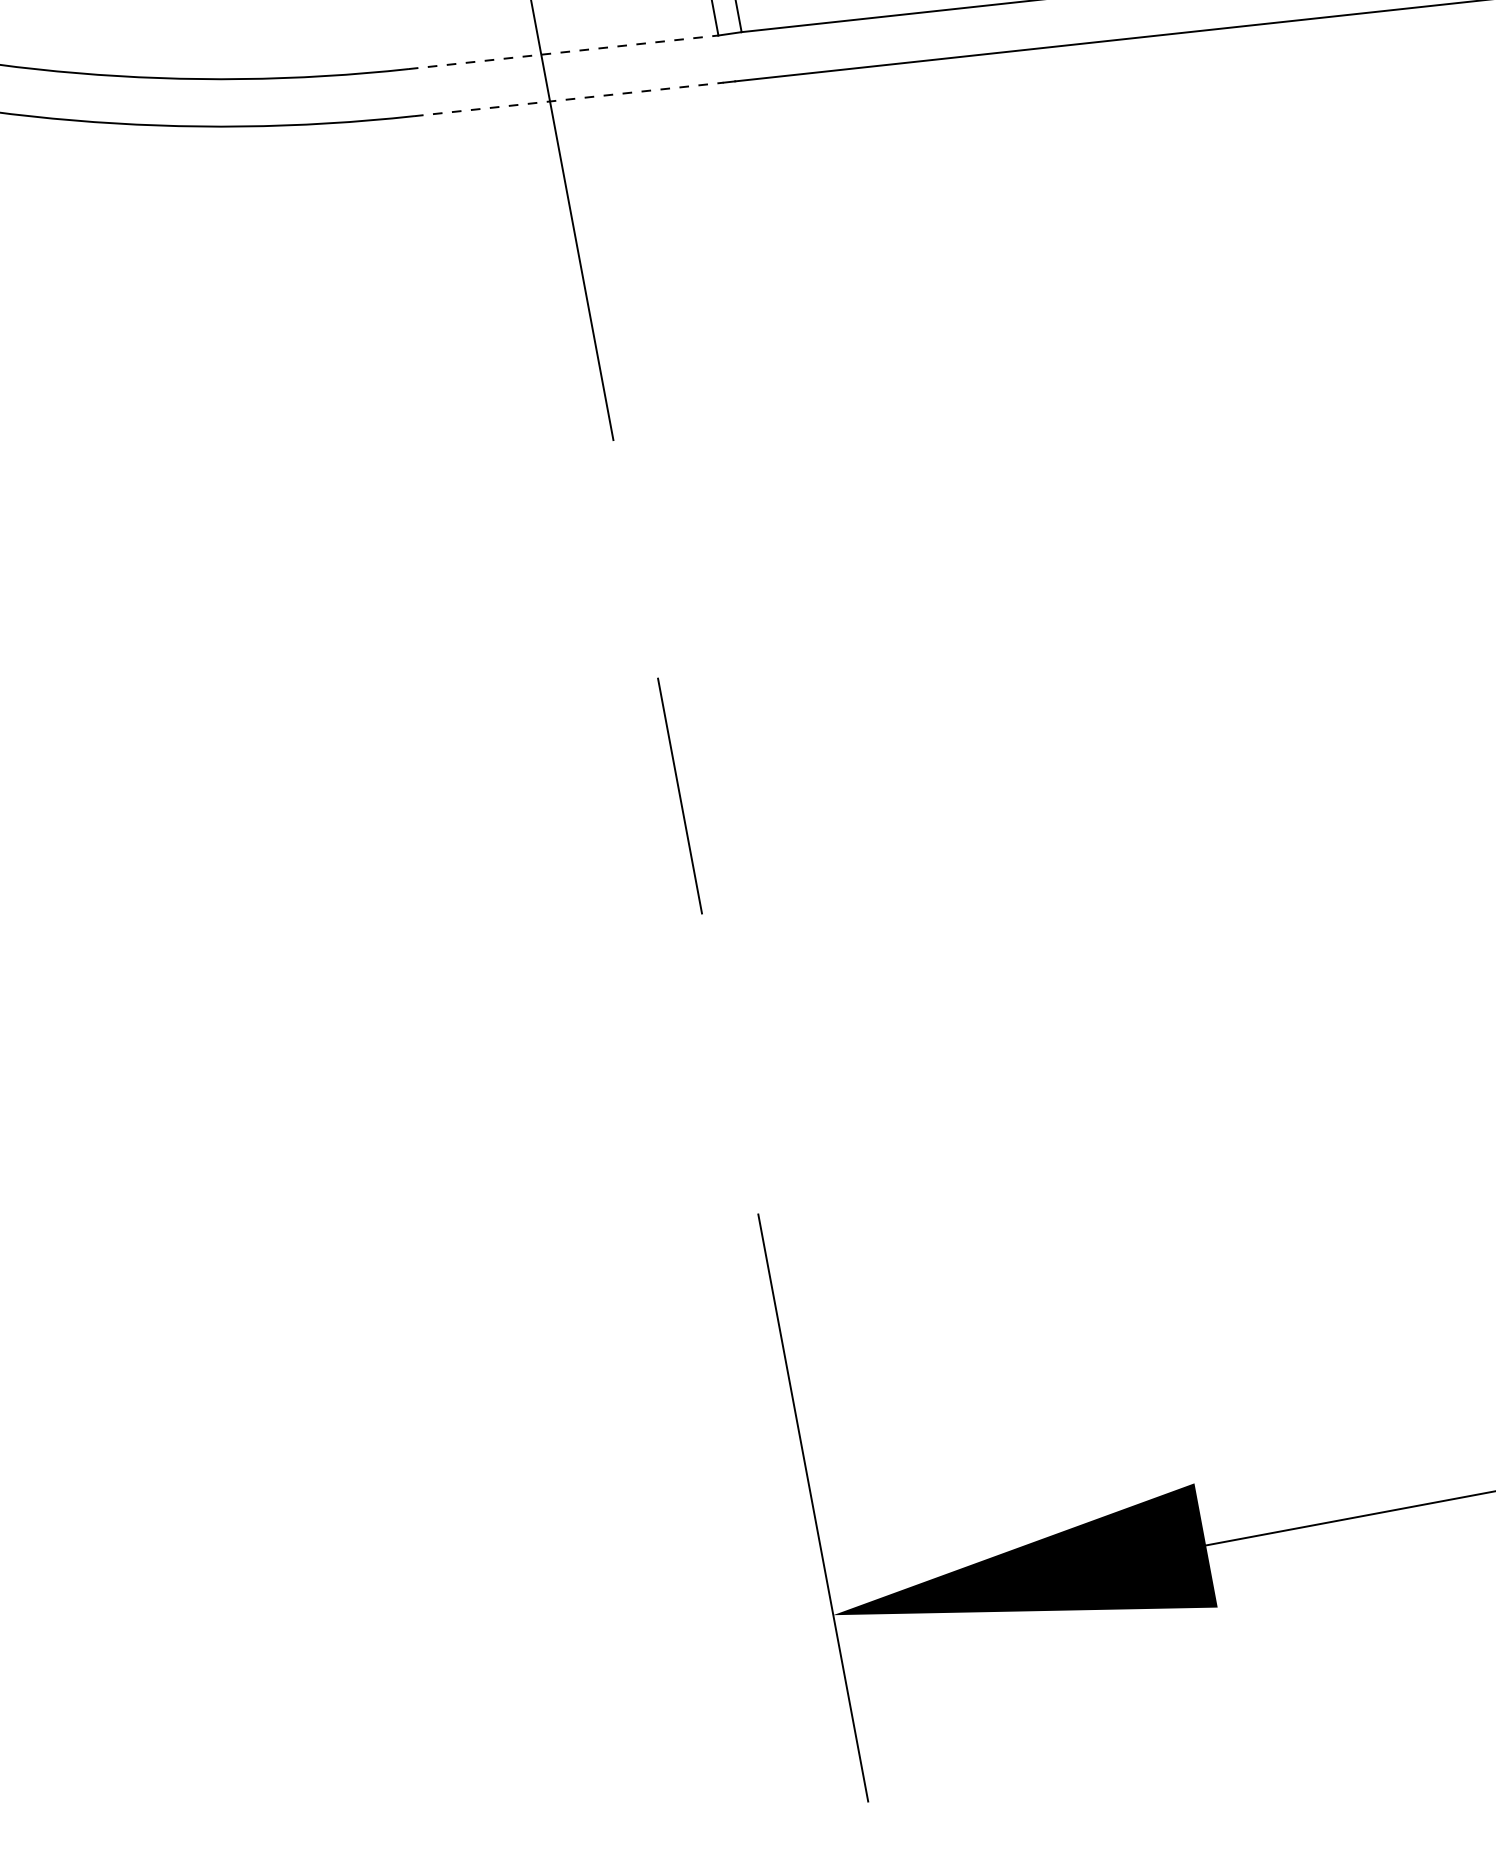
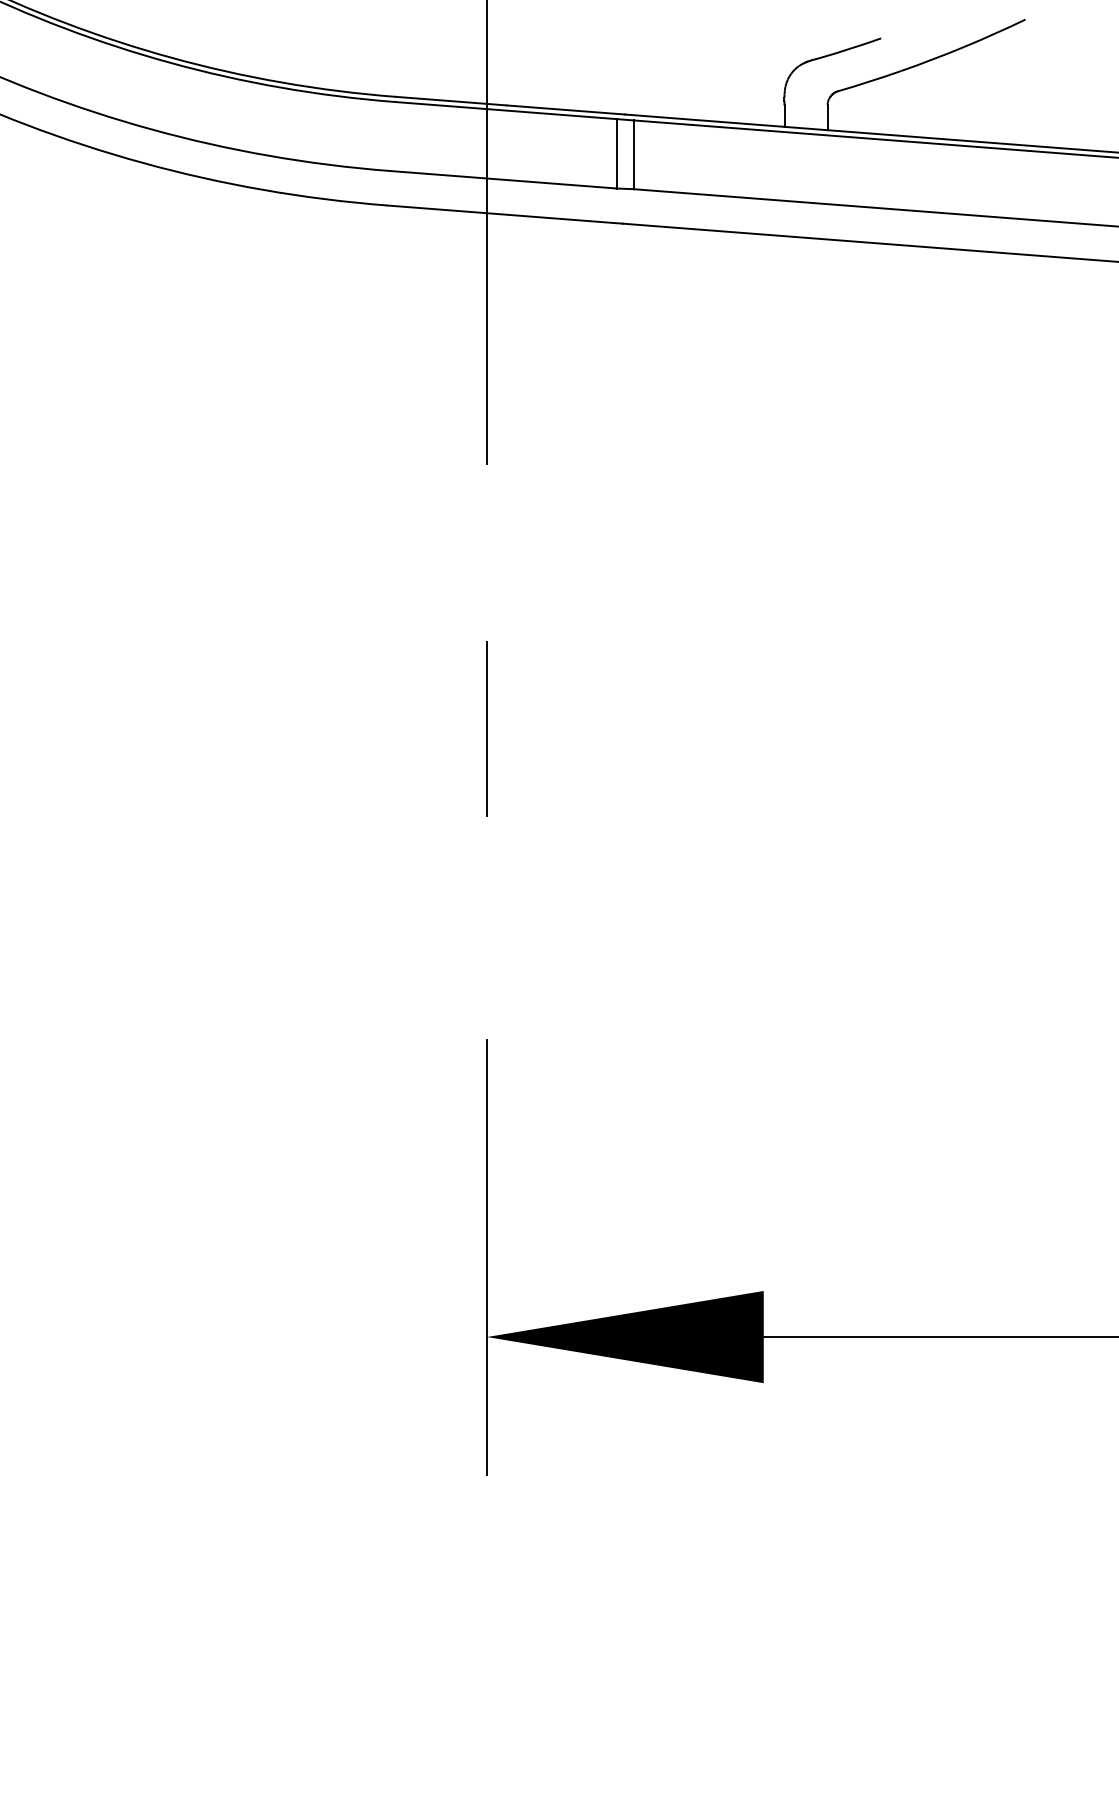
line: (563, 51) -> (503, 179), dashed -> solid
line: (568, 99) -> (500, 214), dashed -> solid

